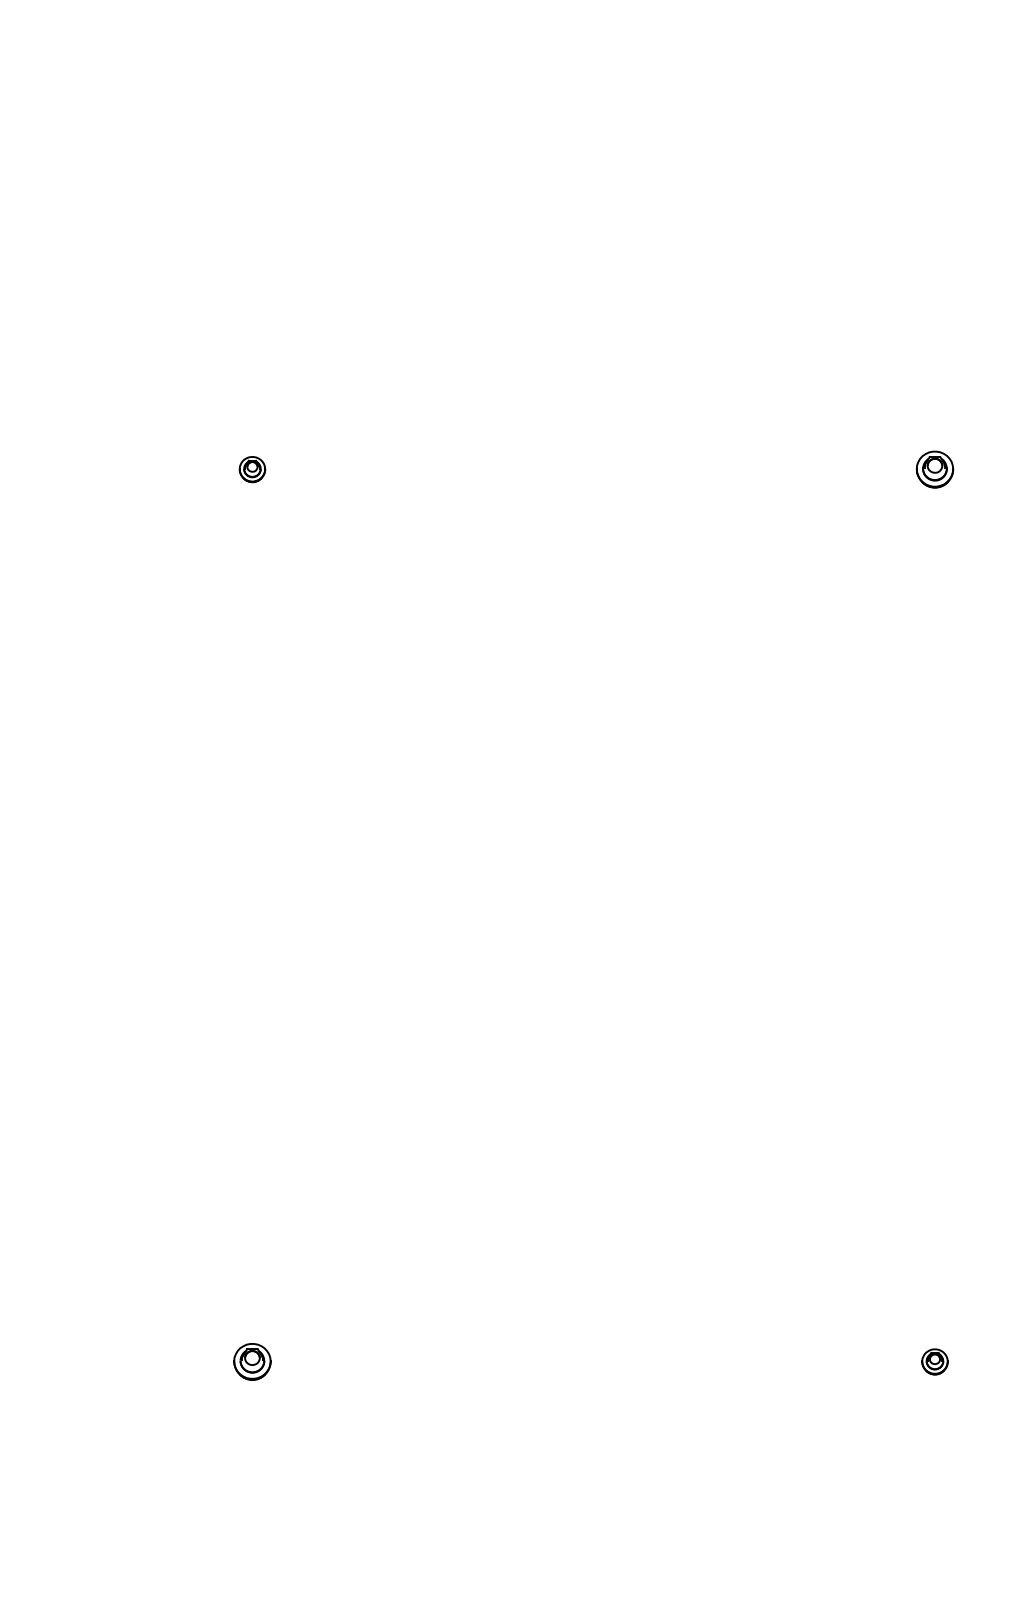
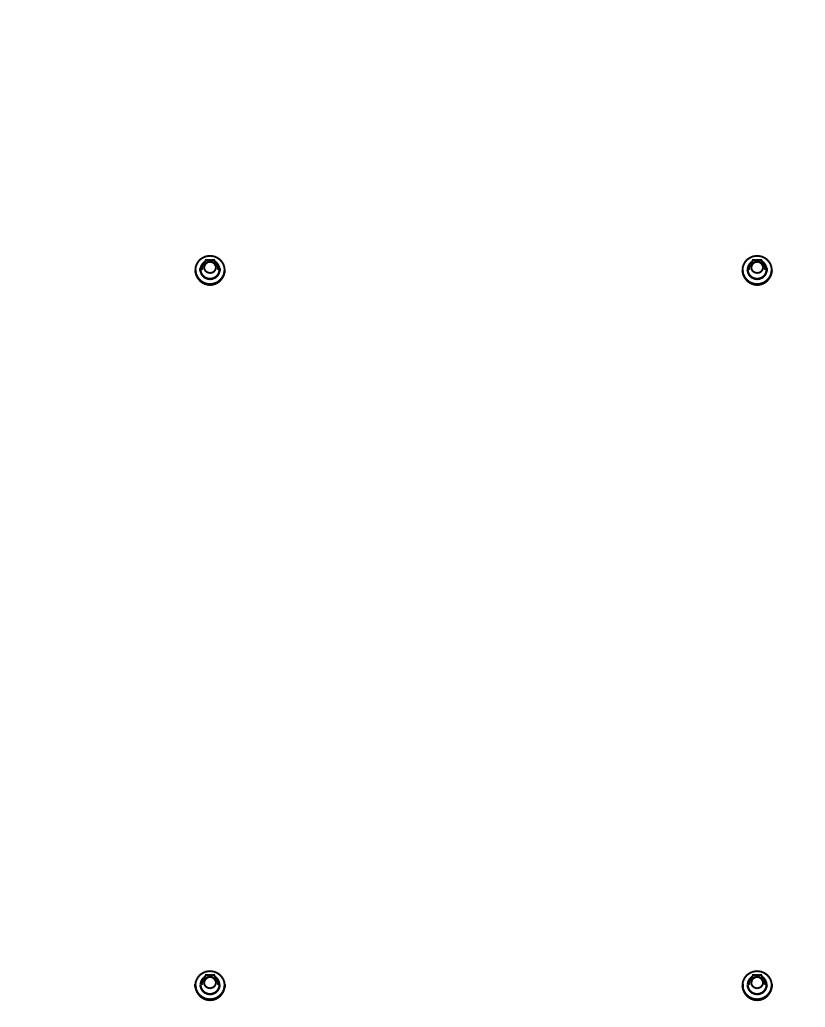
part: (252, 469) -> (210, 270), size x1.43
part: (934, 1361) -> (756, 985), size x1.43

